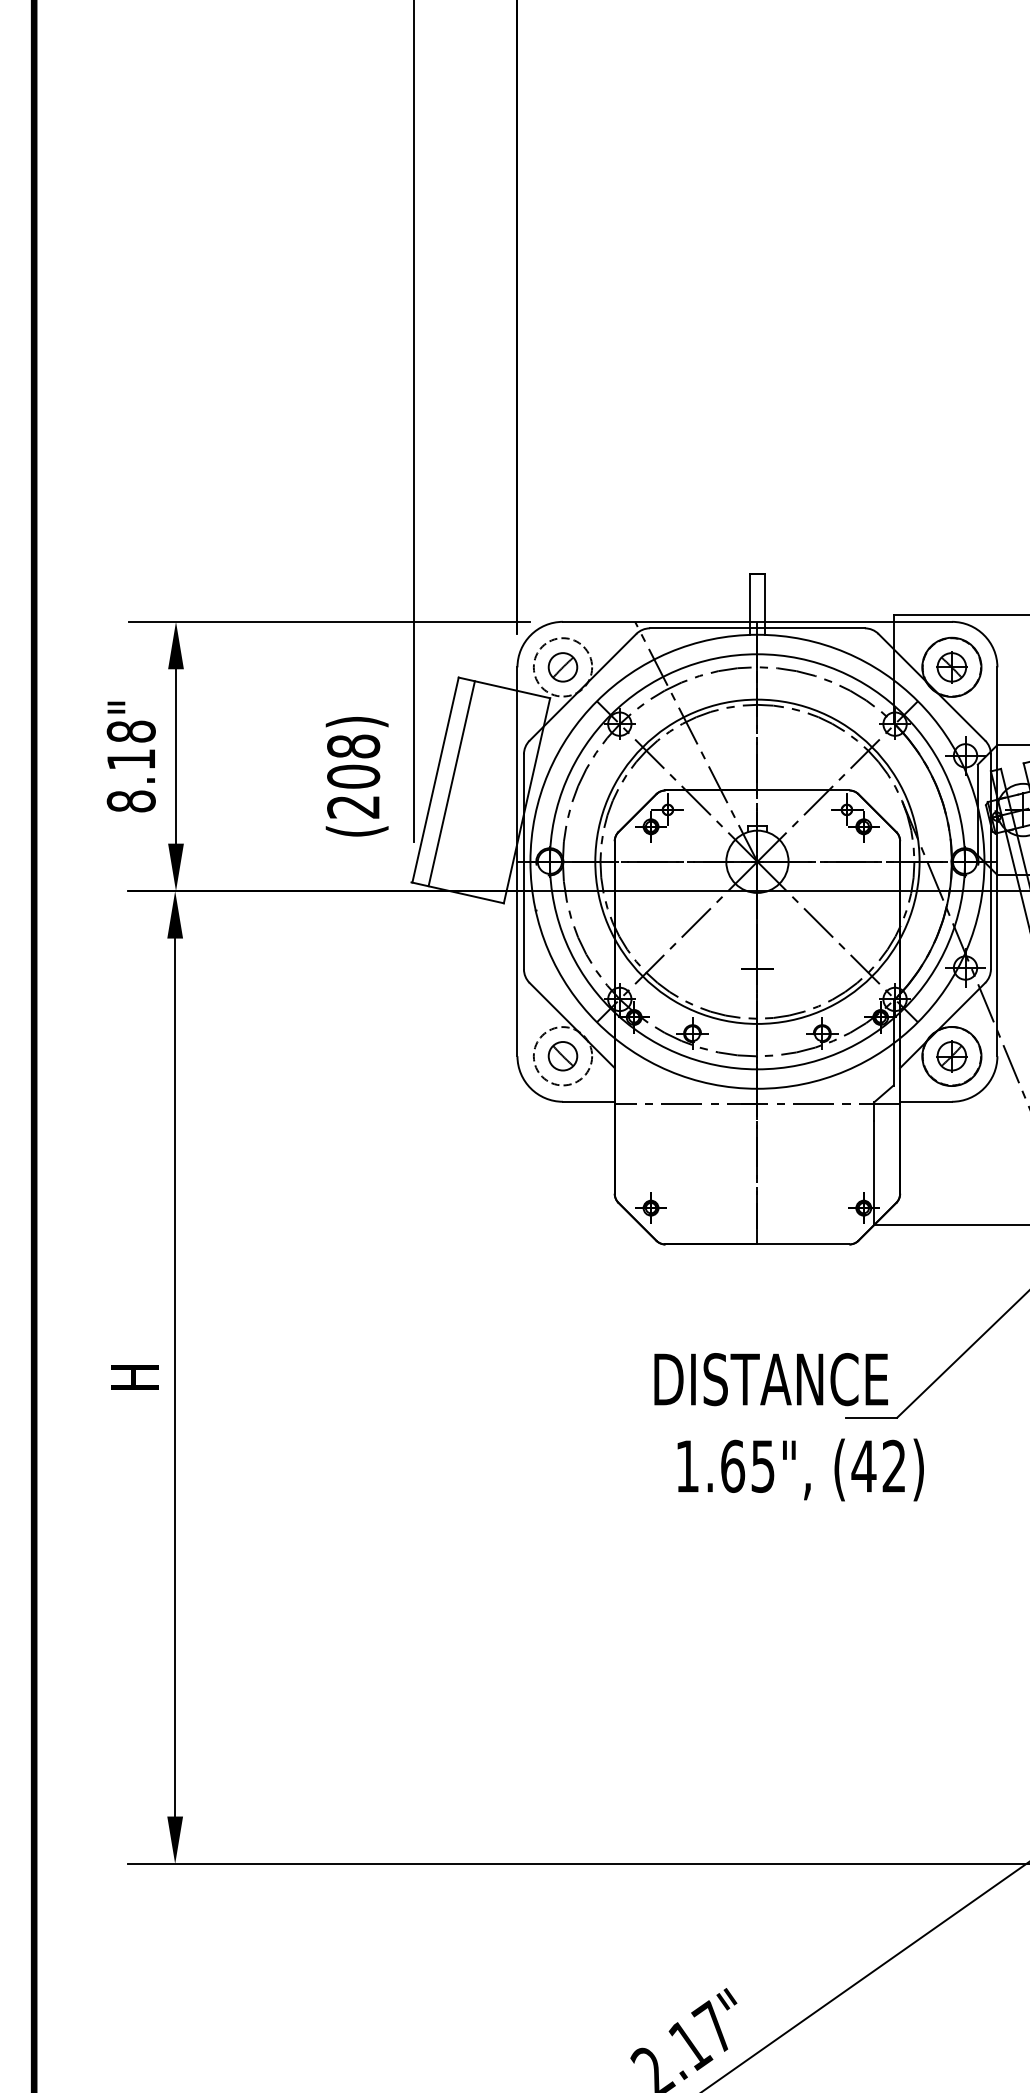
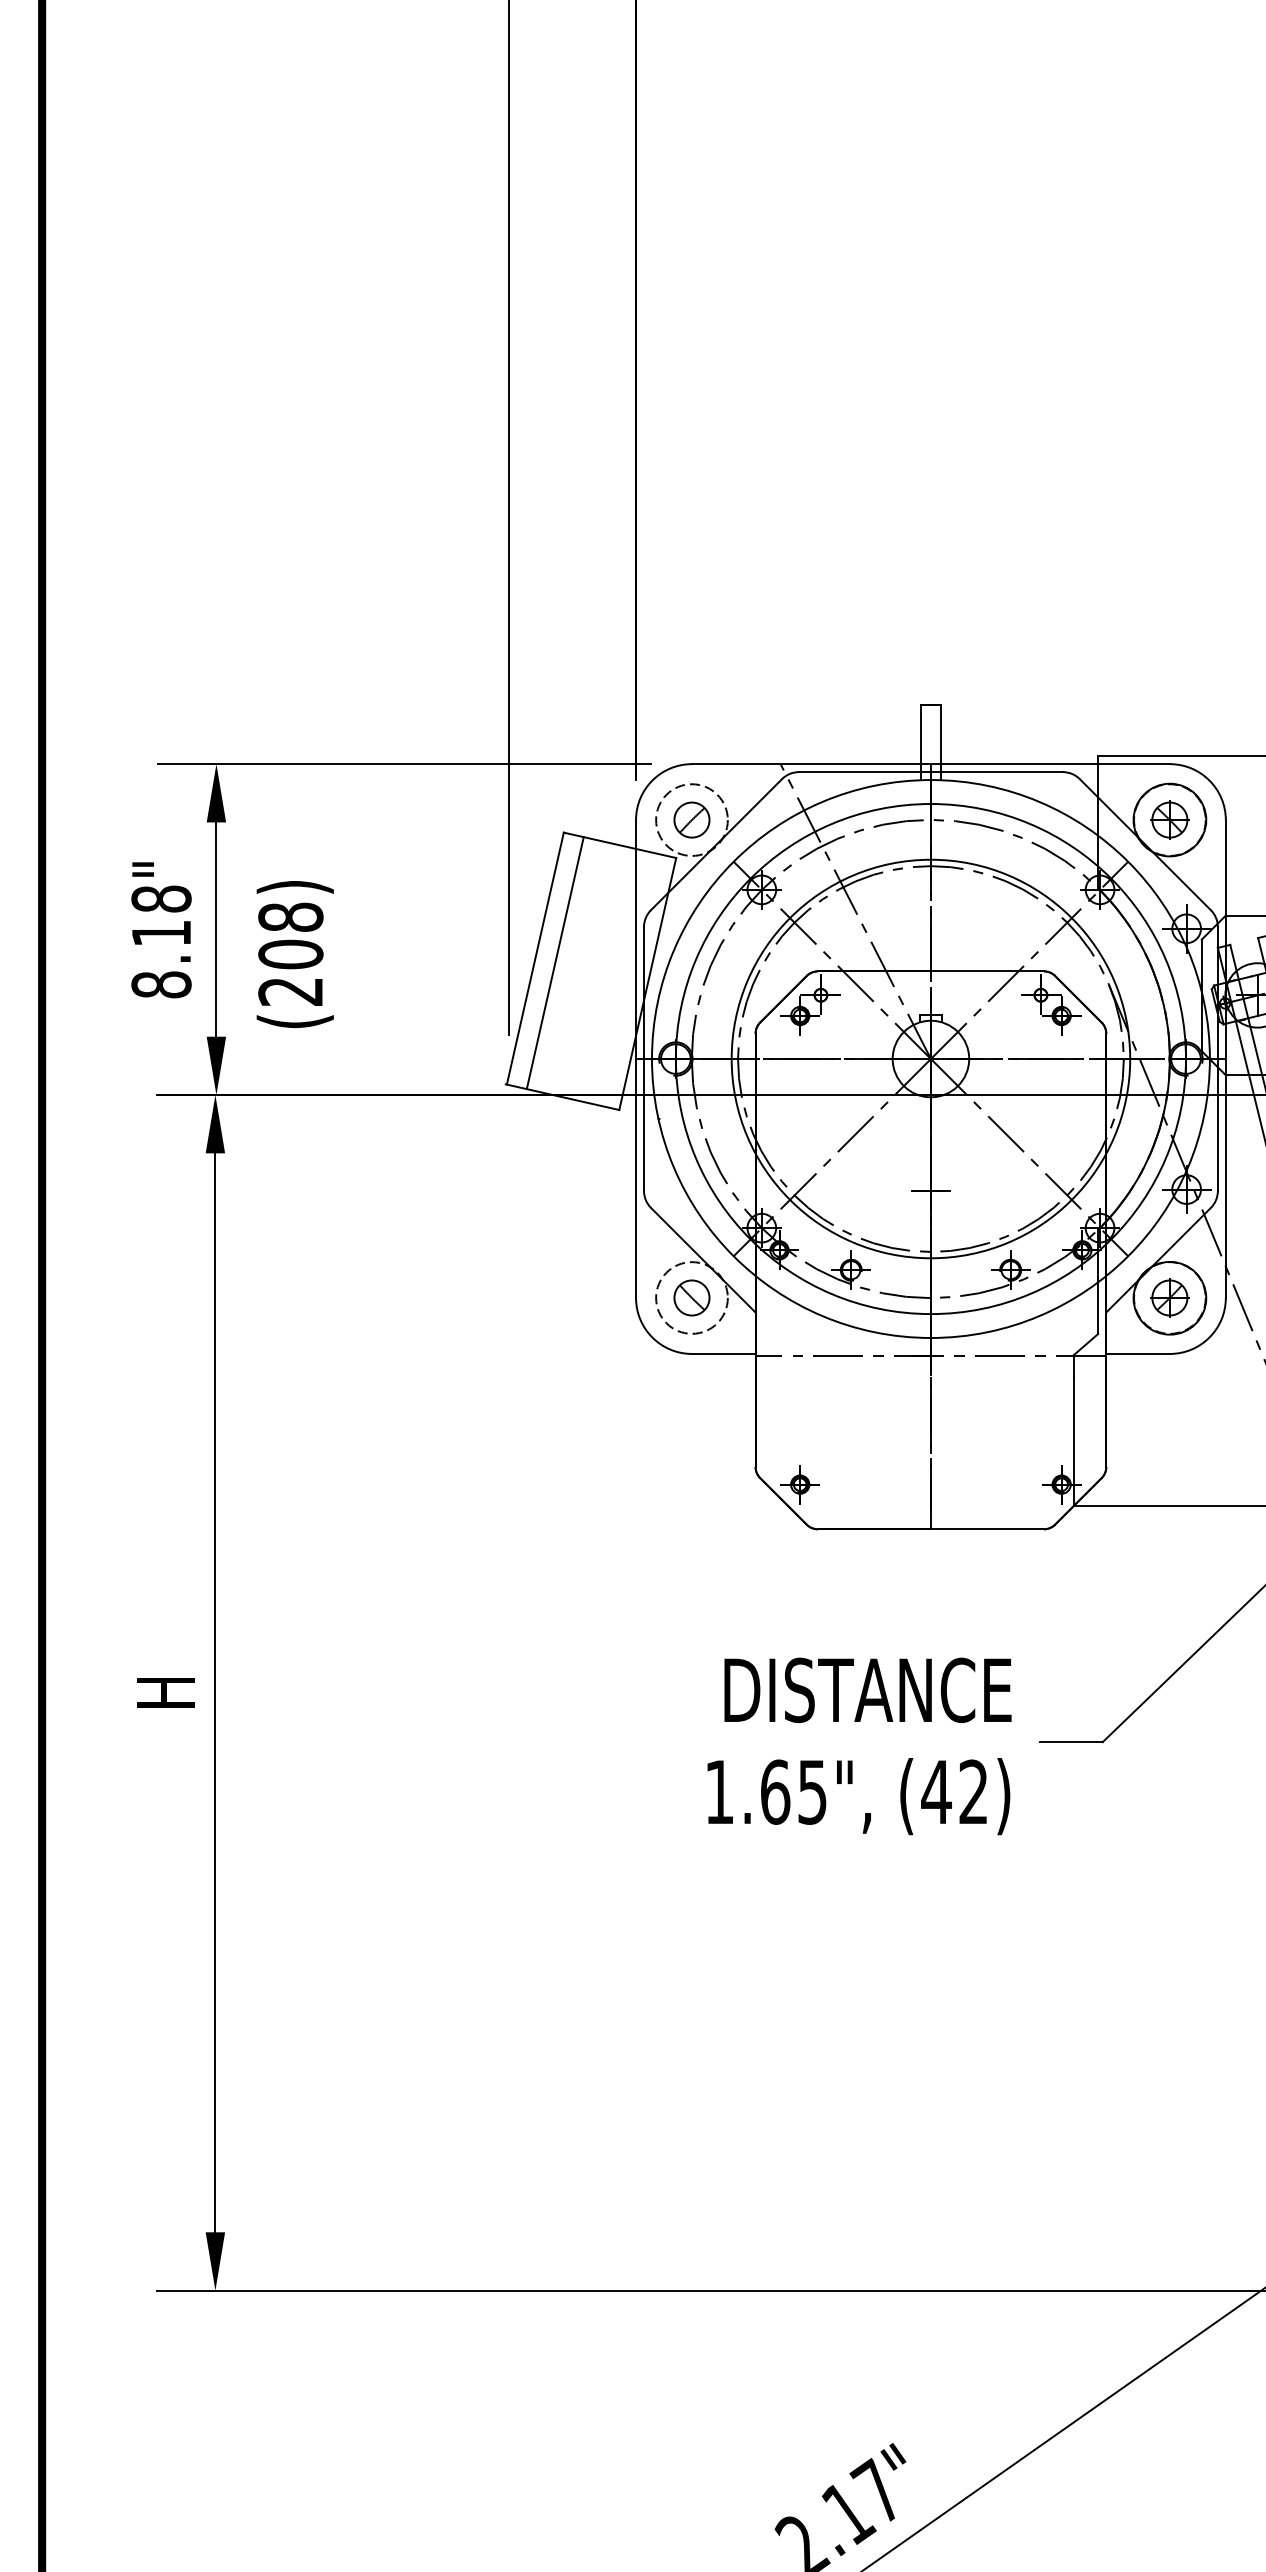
text: (356, 776) -> (294, 954), moved
text: (770, 1379) -> (867, 1690), moved
text: (800, 1469) -> (858, 1795), moved

